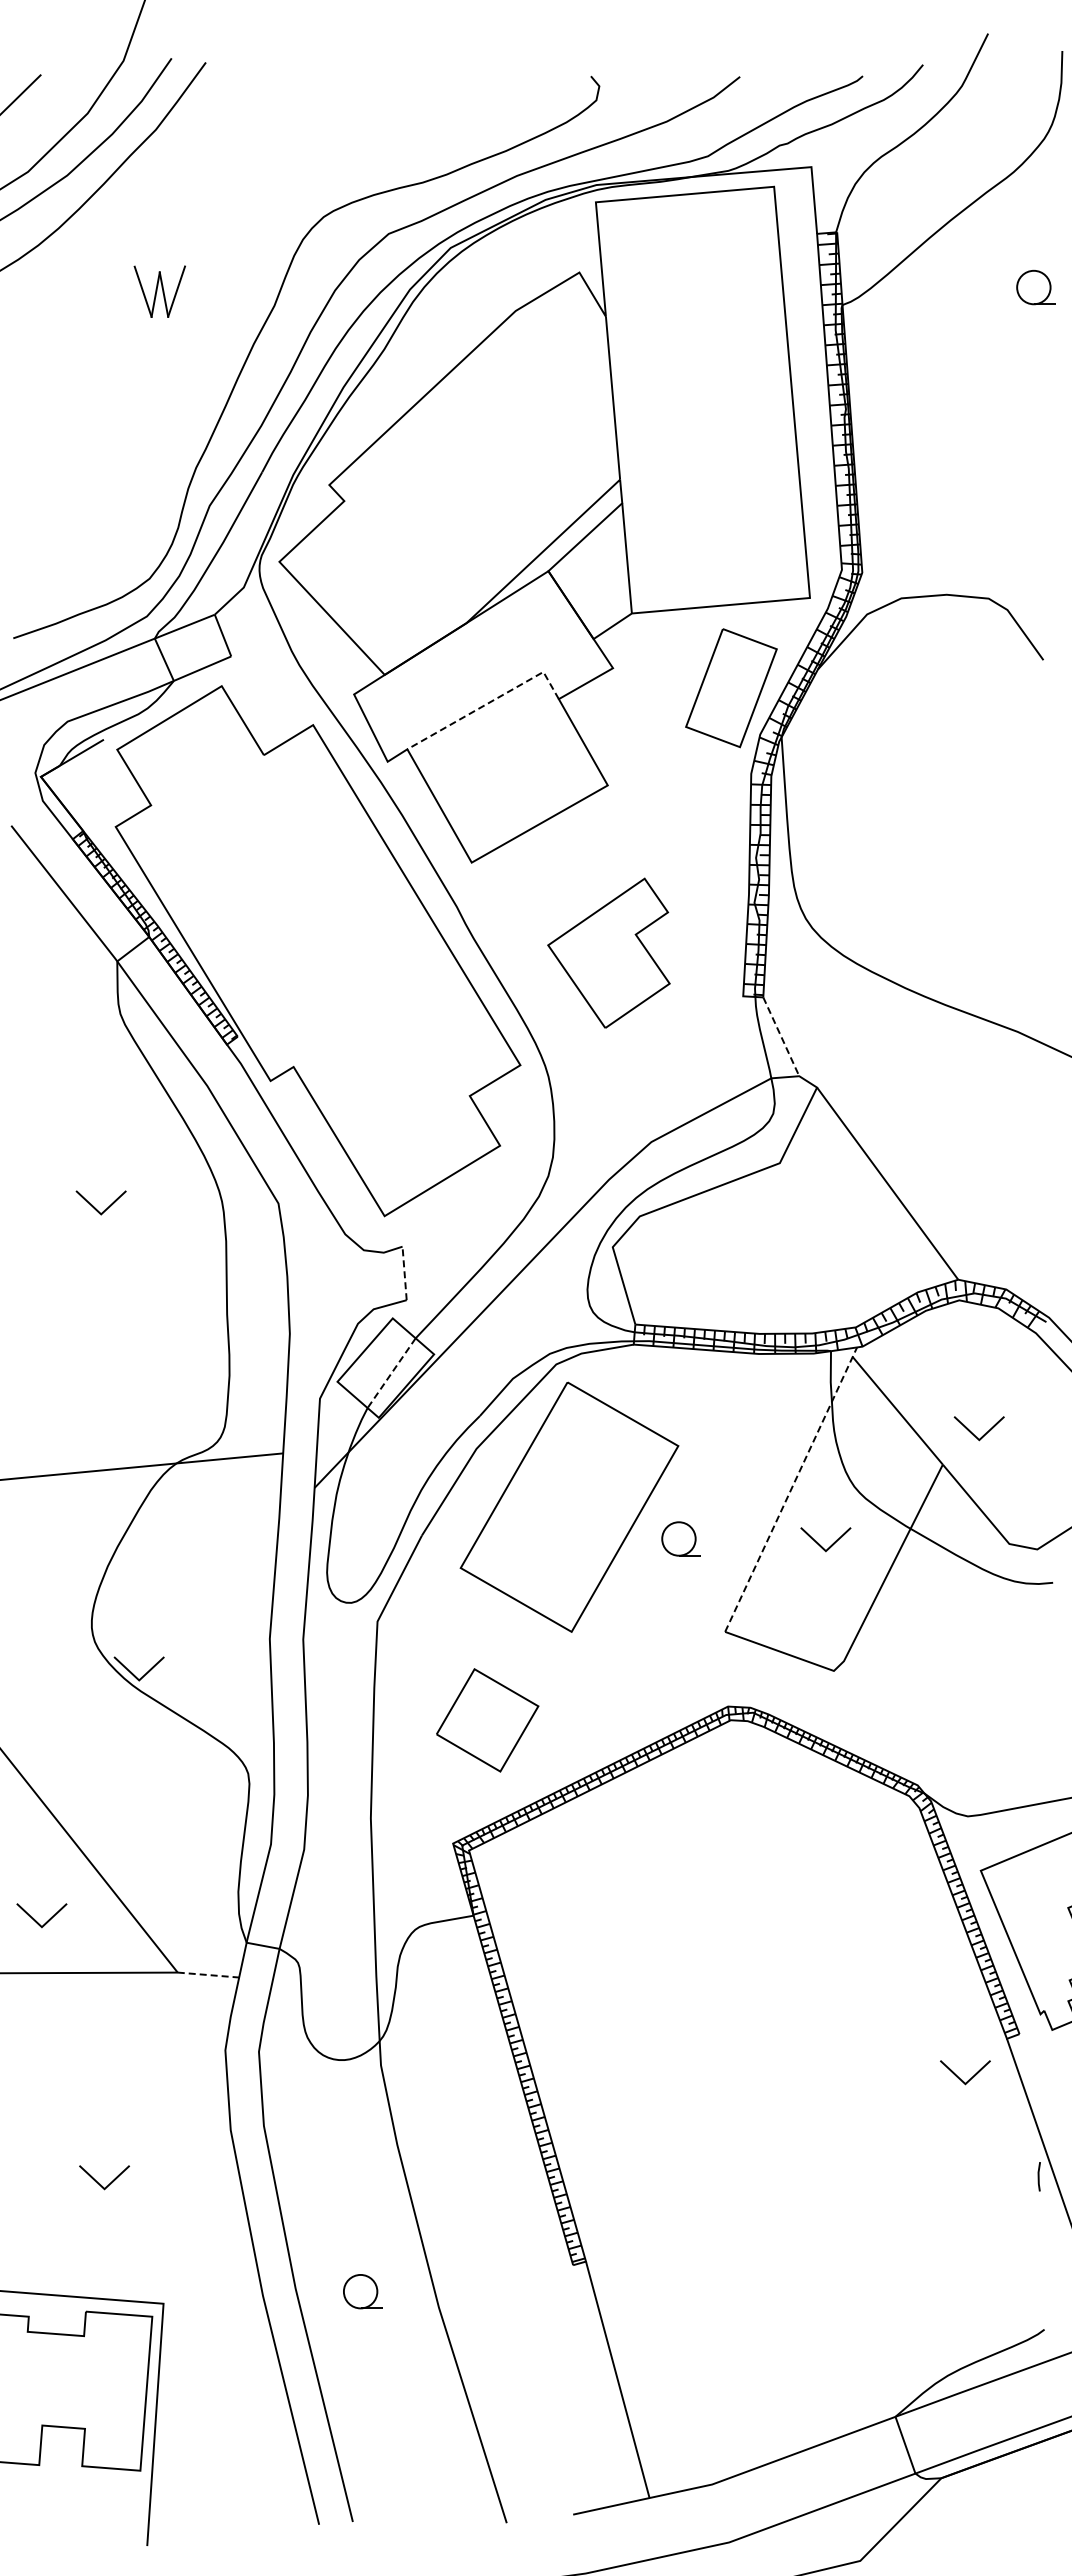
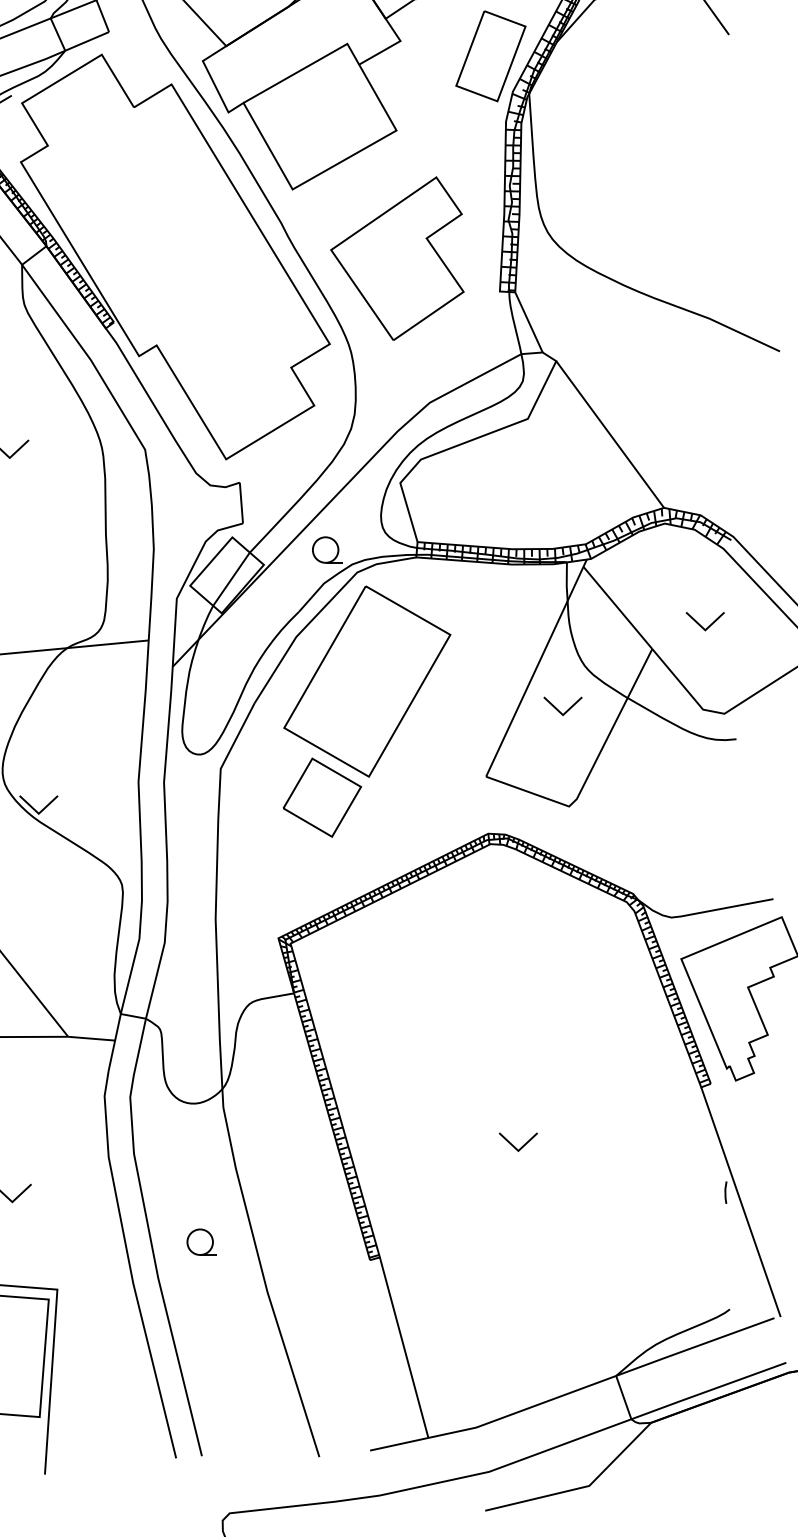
line: (489, 702) -> (306, 67), dashed -> solid
part: (608, 952) -> (397, 258), size x1.43
line: (781, 1037) -> (529, 322), dashed -> solid
line: (404, 1273) -> (241, 503), dashed -> solid
line: (391, 1373) -> (231, 579), dashed -> solid
part: (973, 1433) -> (700, 625), moved
line: (791, 1488) -> (536, 667), dashed -> solid
part: (680, 1538) -> (326, 549), moved
part: (487, 1720) -> (322, 797), moved
line: (208, 1975) -> (91, 1039), dashed -> solid
part: (968, 2079) -> (520, 1147), moved
part: (362, 2291) -> (201, 1242), moved

